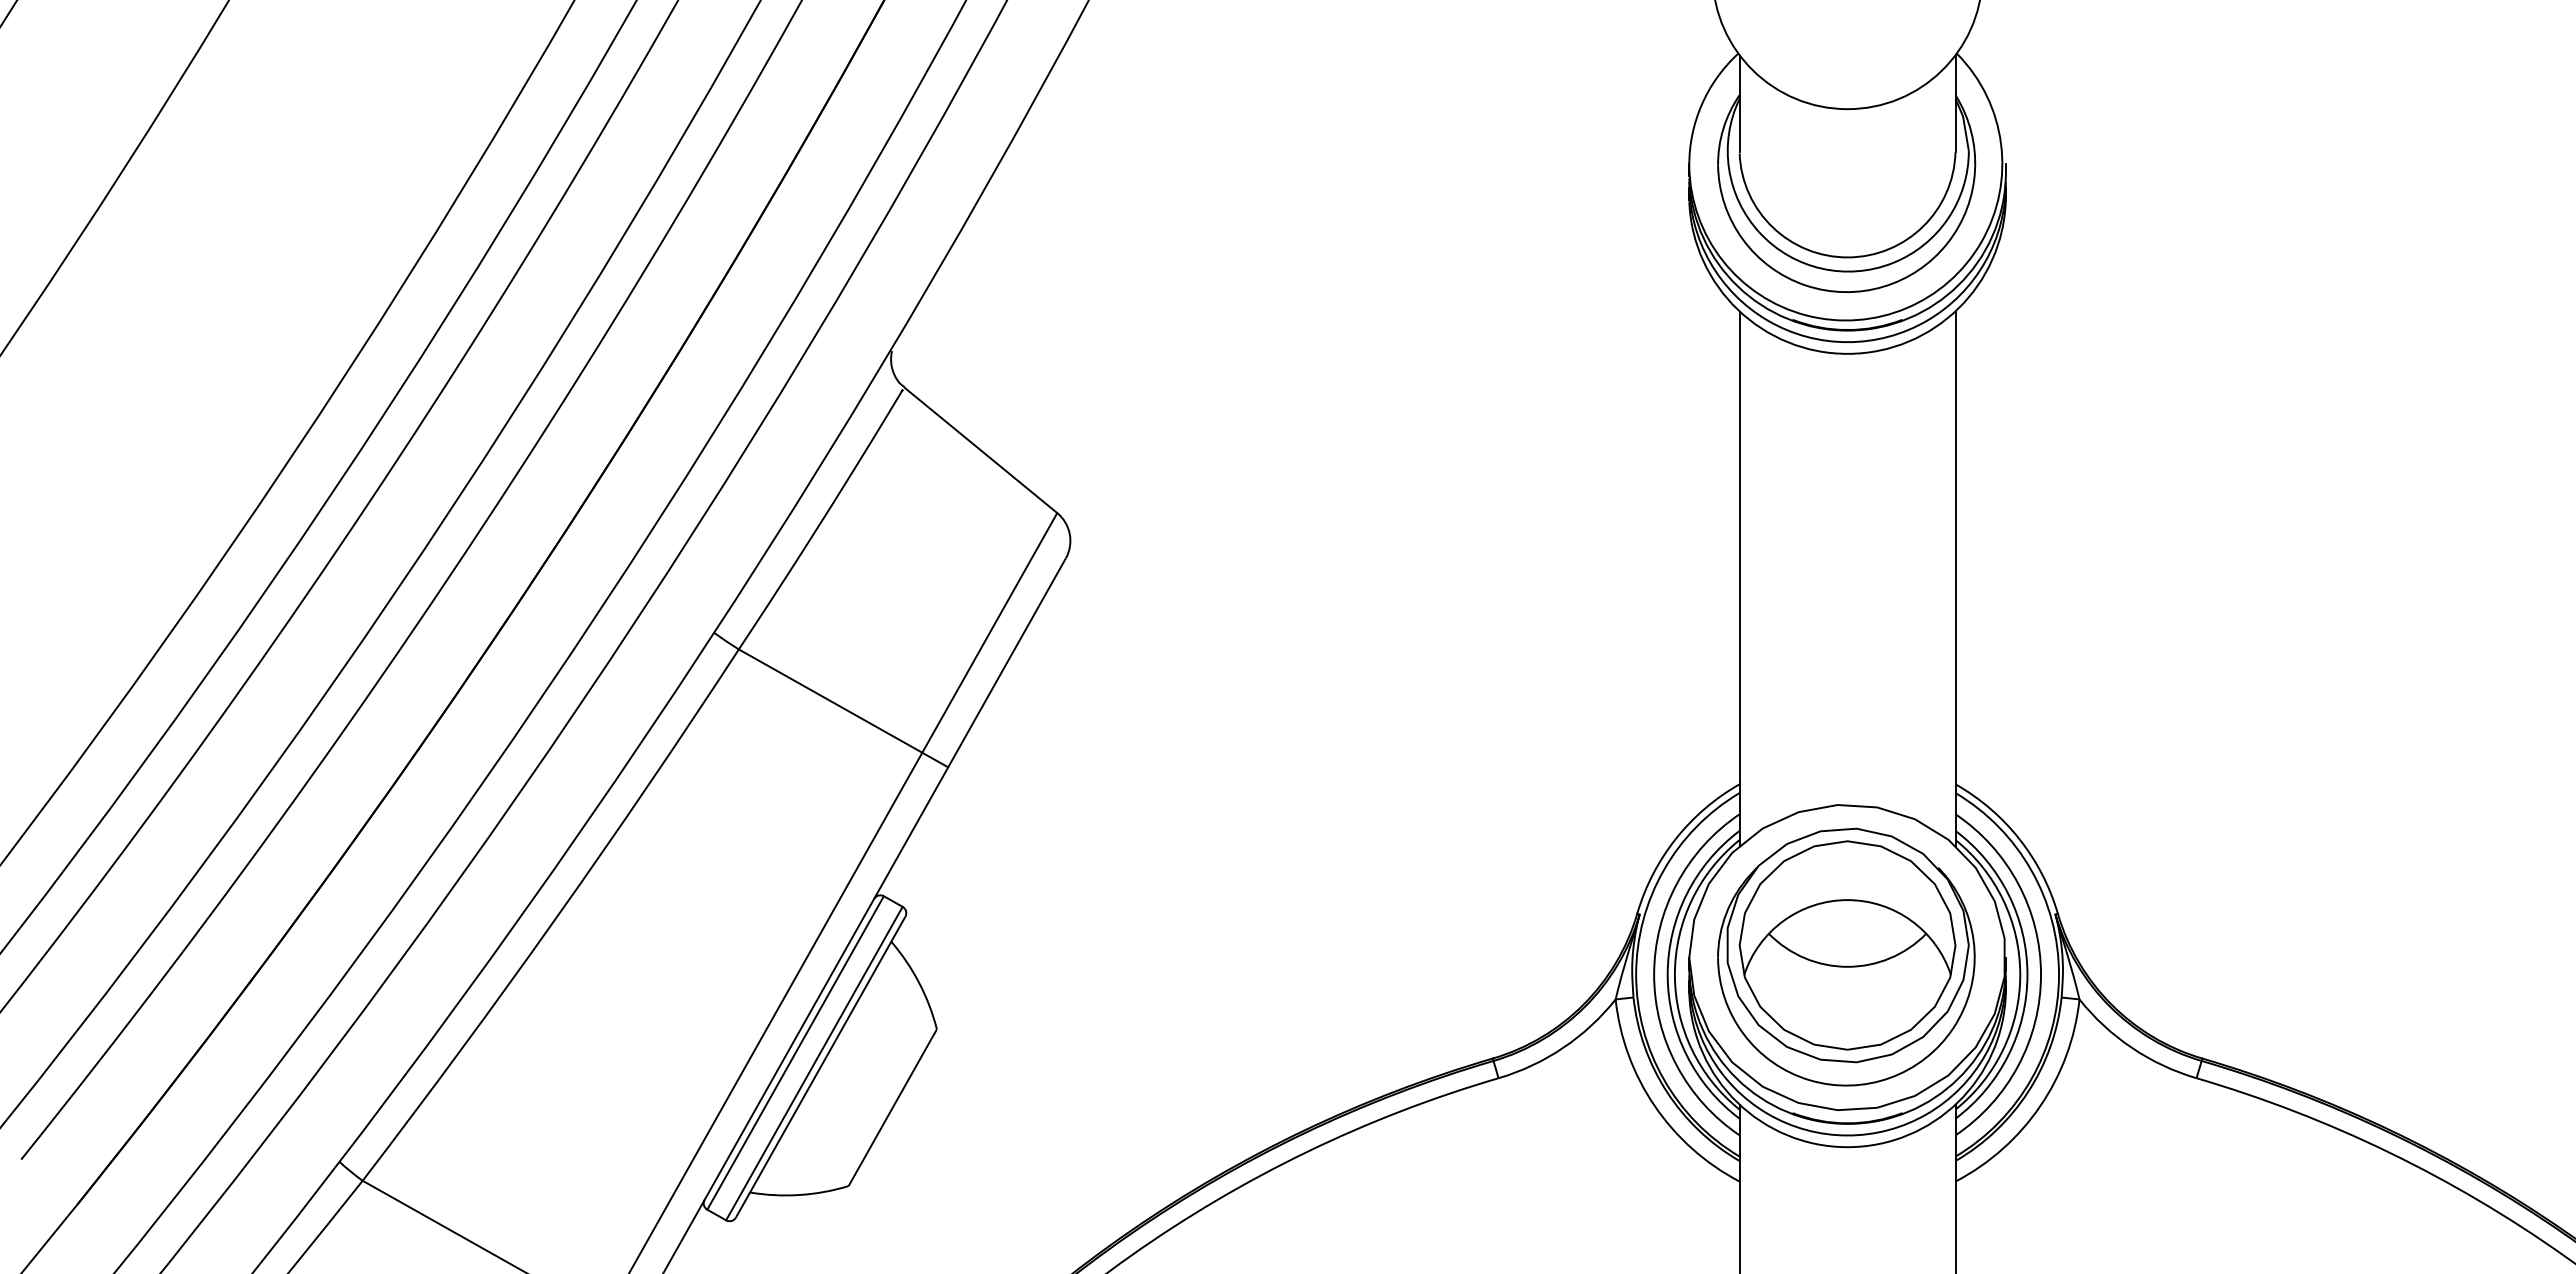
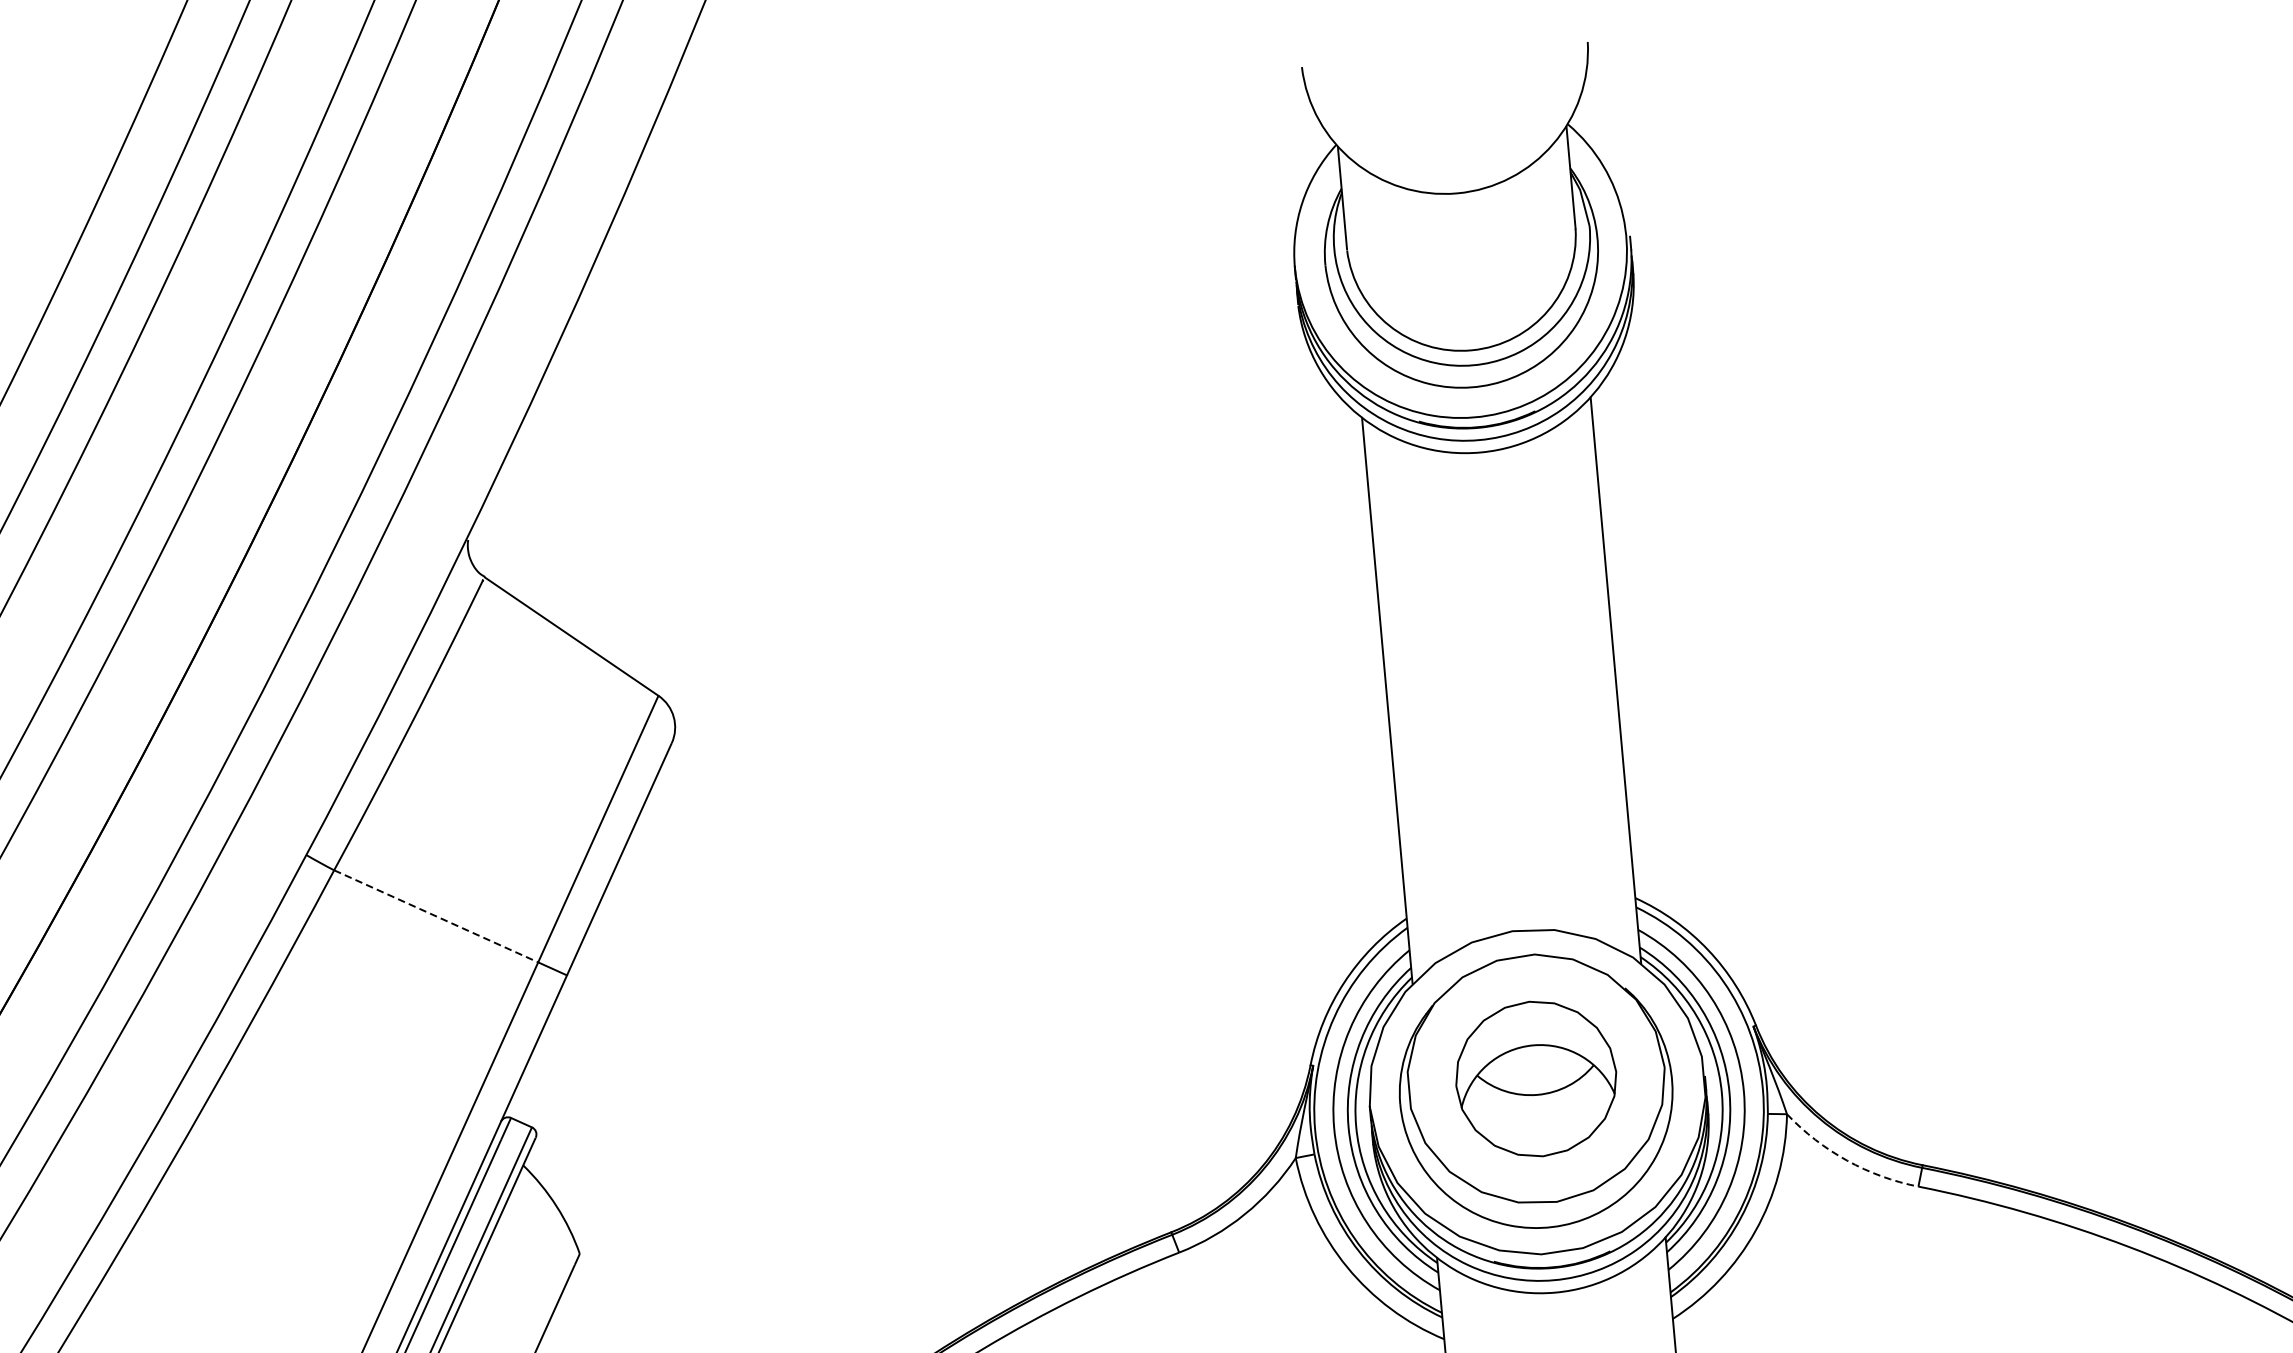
line: (831, 701) -> (437, 916), solid -> dashed
part: (1847, 945) -> (1536, 1079), size x0.7
arc: (2131, 1047) -> (1846, 1160), solid -> dashed

